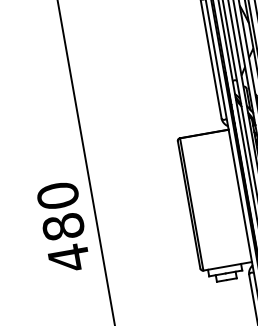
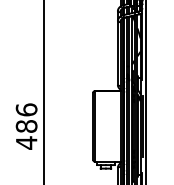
text: (57, 195) -> (26, 109), 480 -> 486

